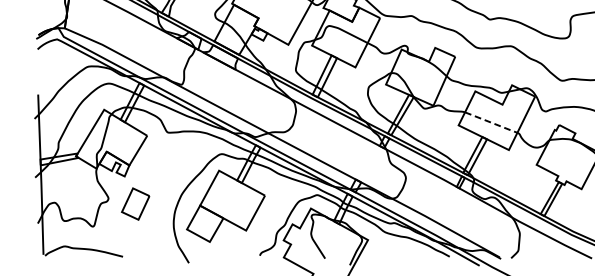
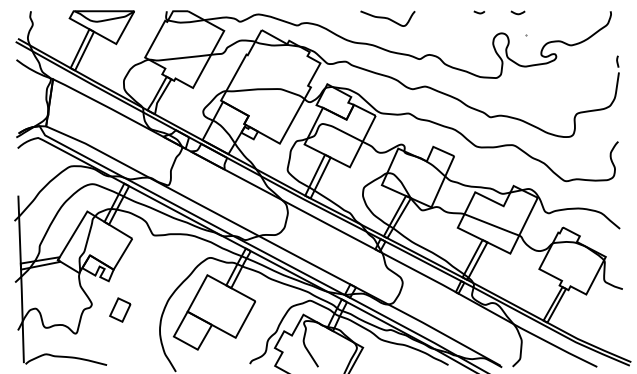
line: (491, 123) -> (492, 225), dashed -> solid
part: (135, 203) -> (120, 309), size x0.71

